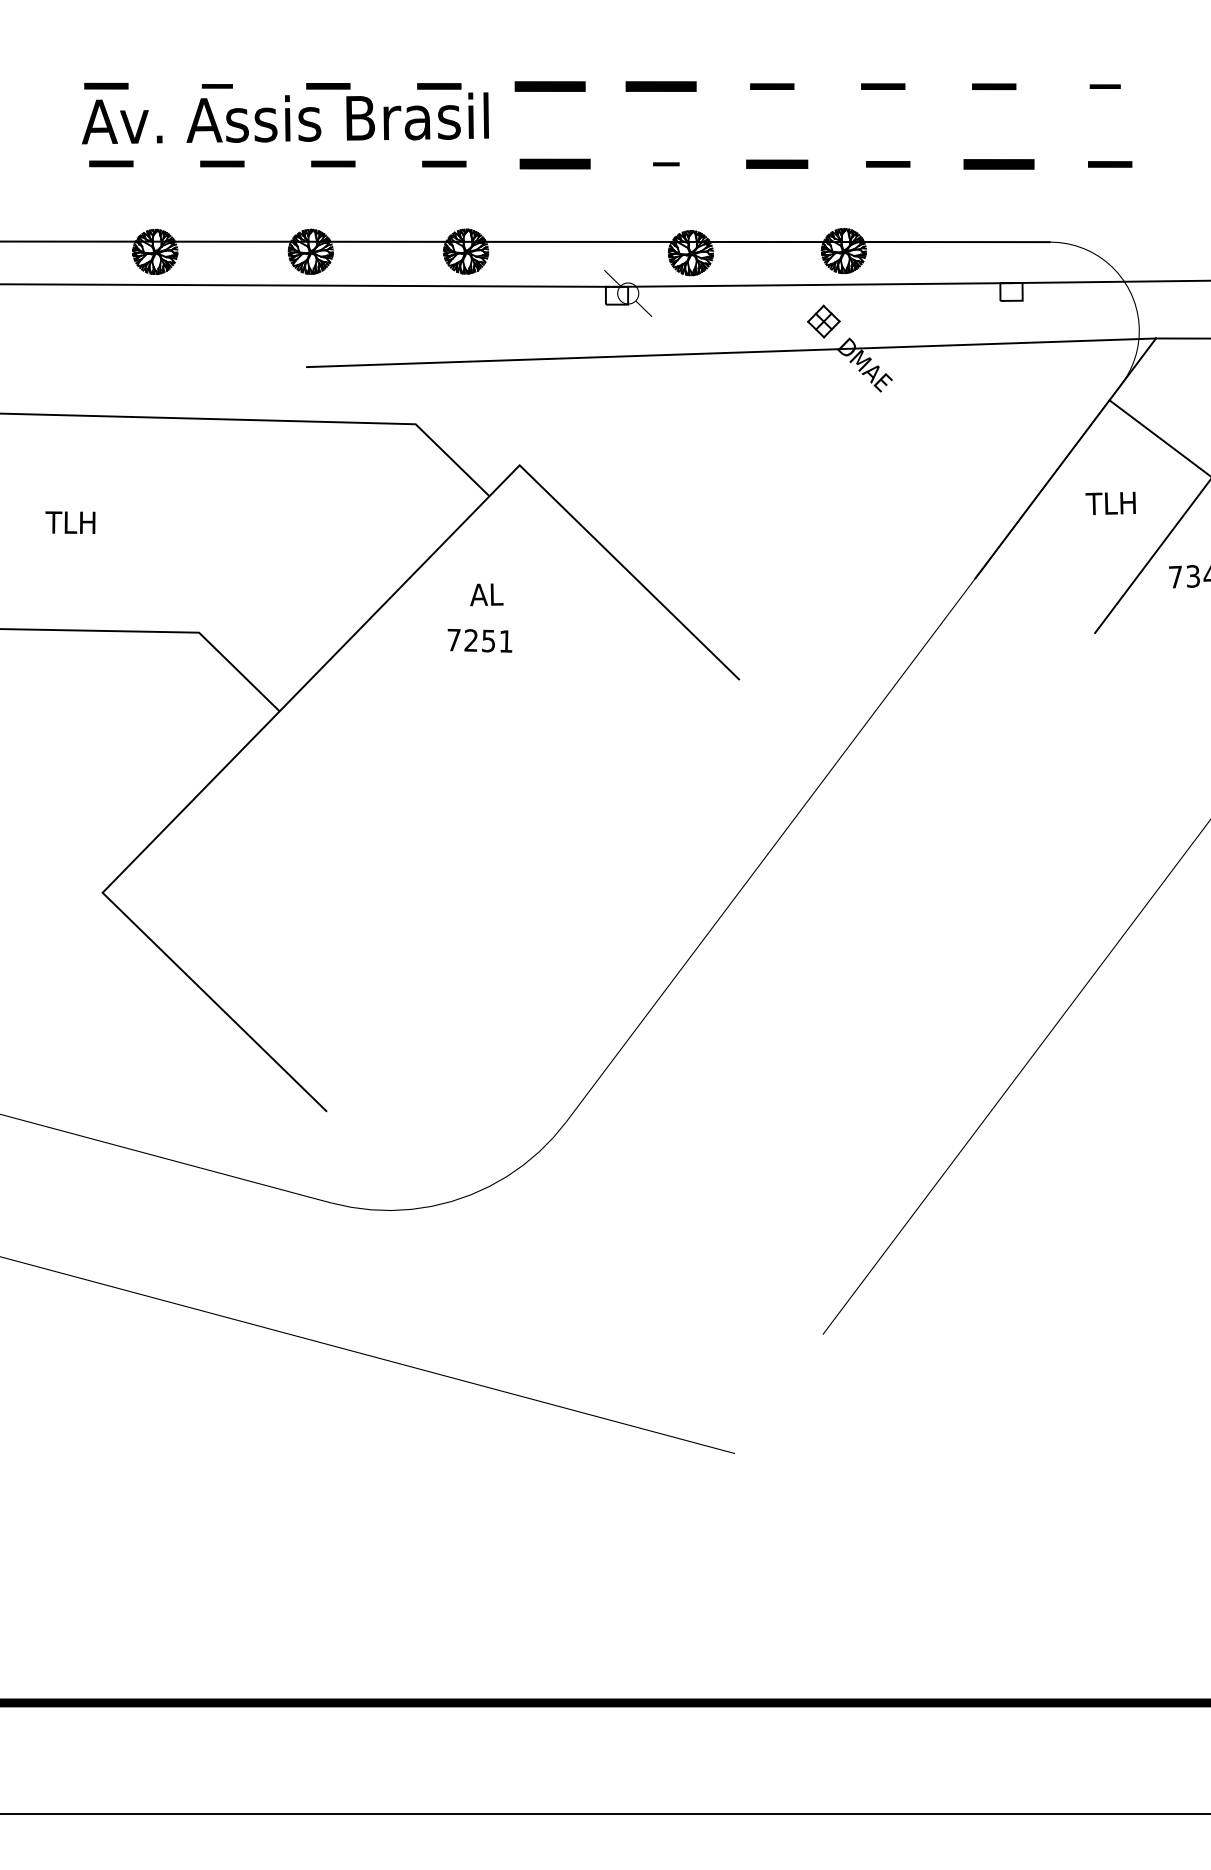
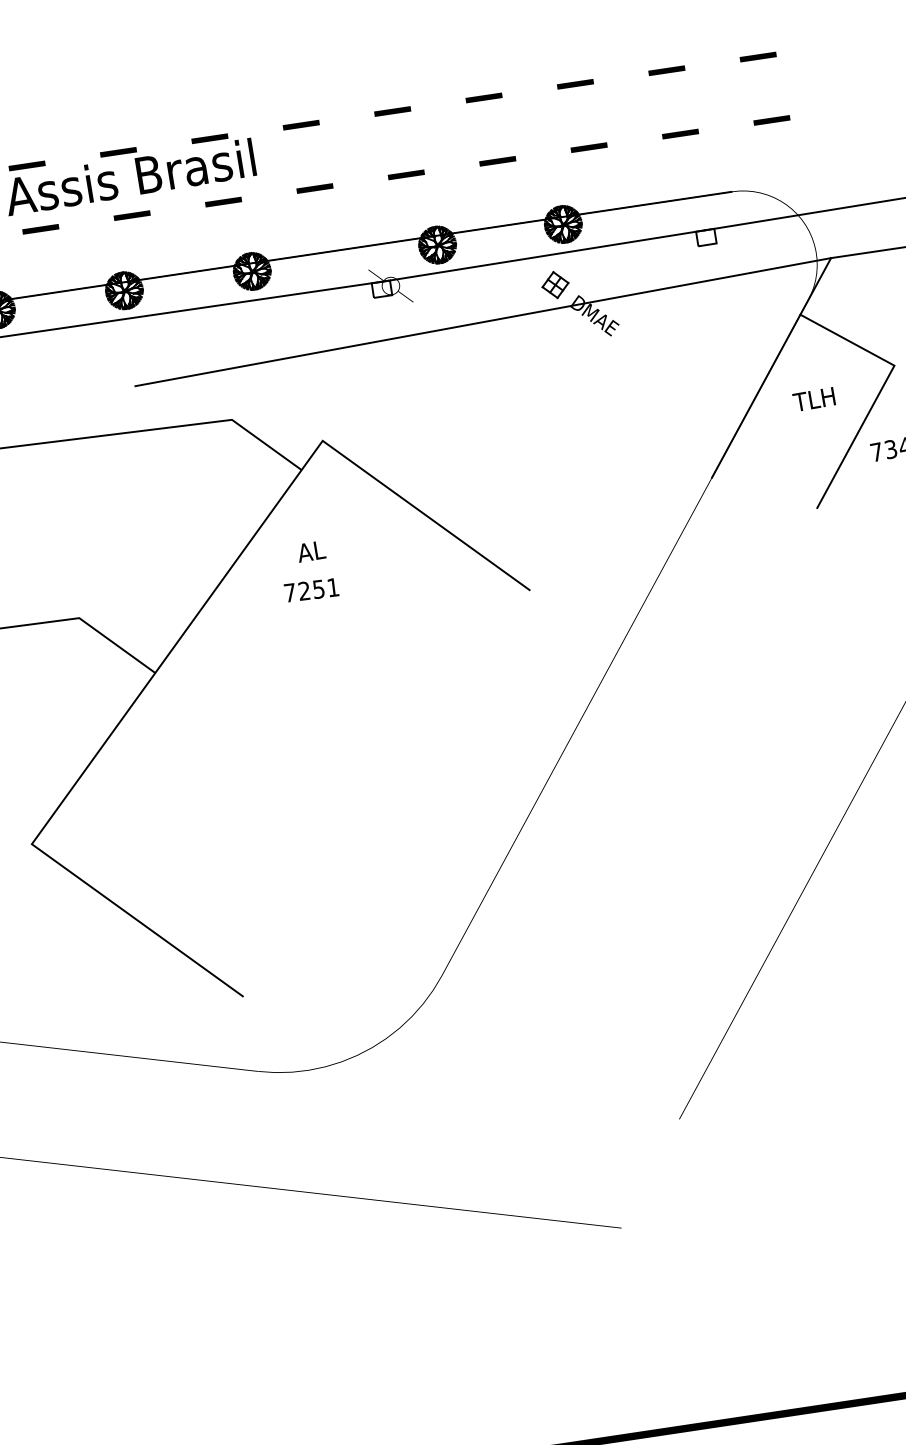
part: (217, 86) -> (27, 166), size x1.43
part: (550, 86) -> (301, 125), size x0.62
part: (661, 86) -> (392, 111), size x0.62
part: (1105, 86) -> (758, 56), size x1.43
part: (555, 164) -> (315, 188), size x0.62
part: (666, 164) -> (406, 175), size x1.67
part: (777, 164) -> (497, 161), size x0.71
part: (999, 164) -> (680, 134), size x0.62

